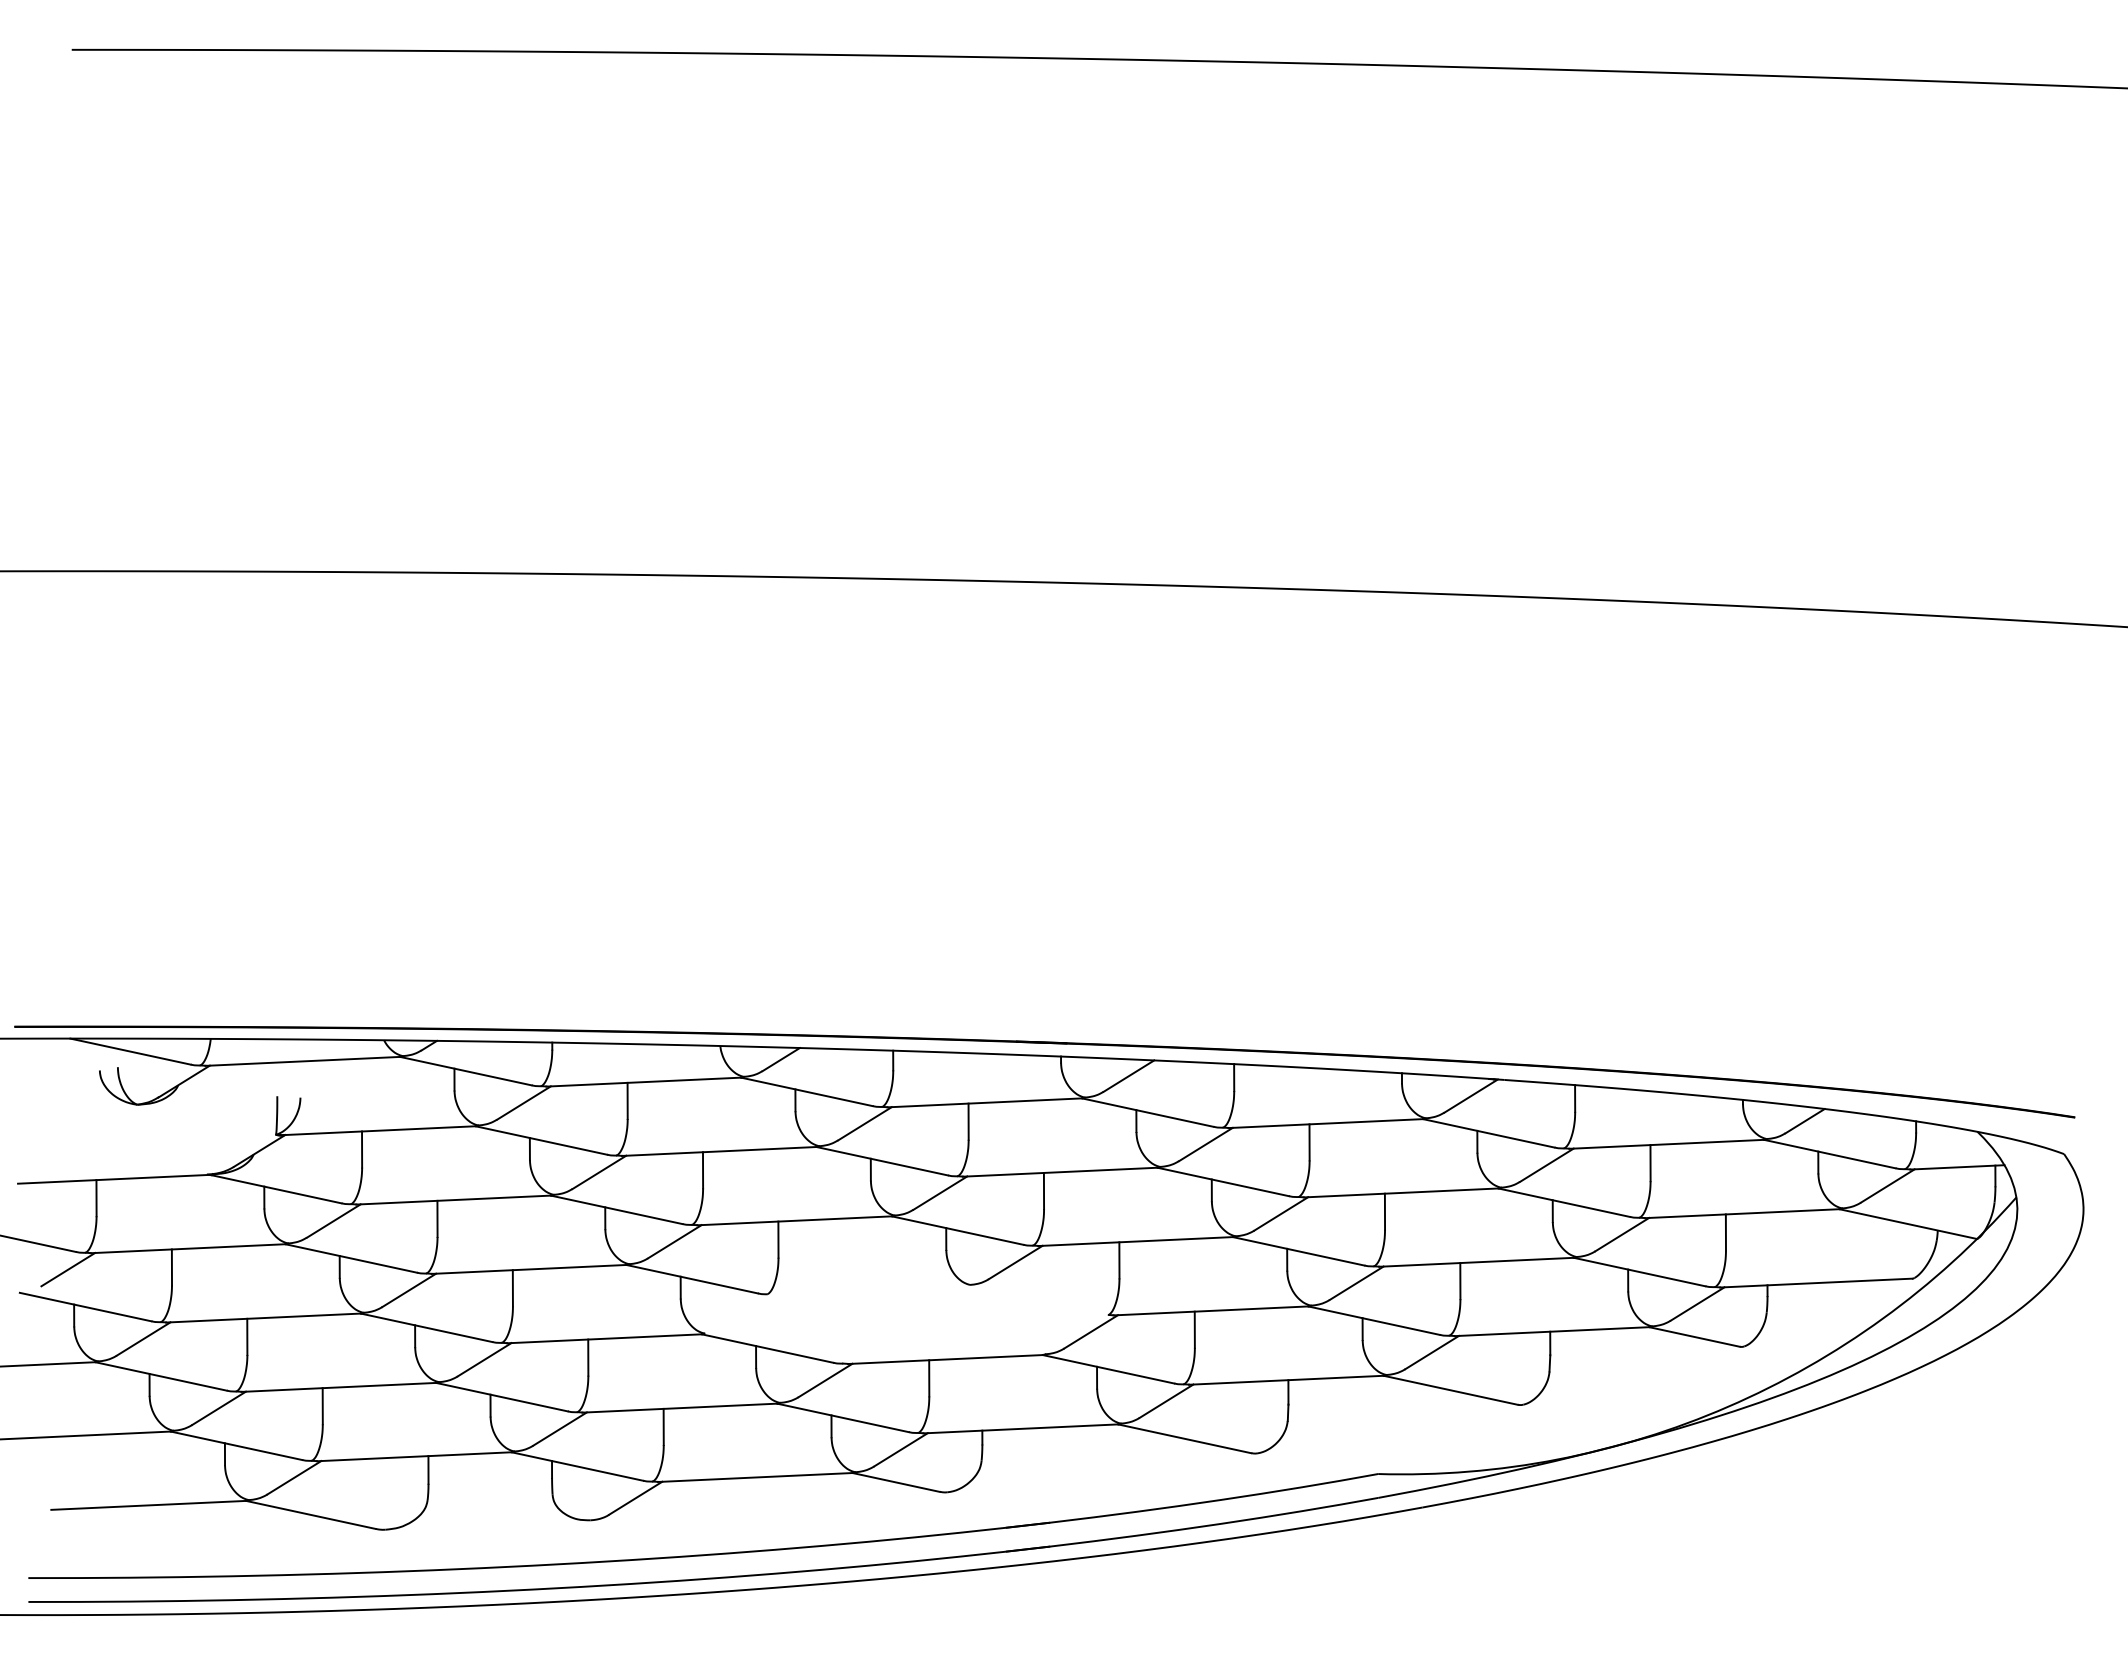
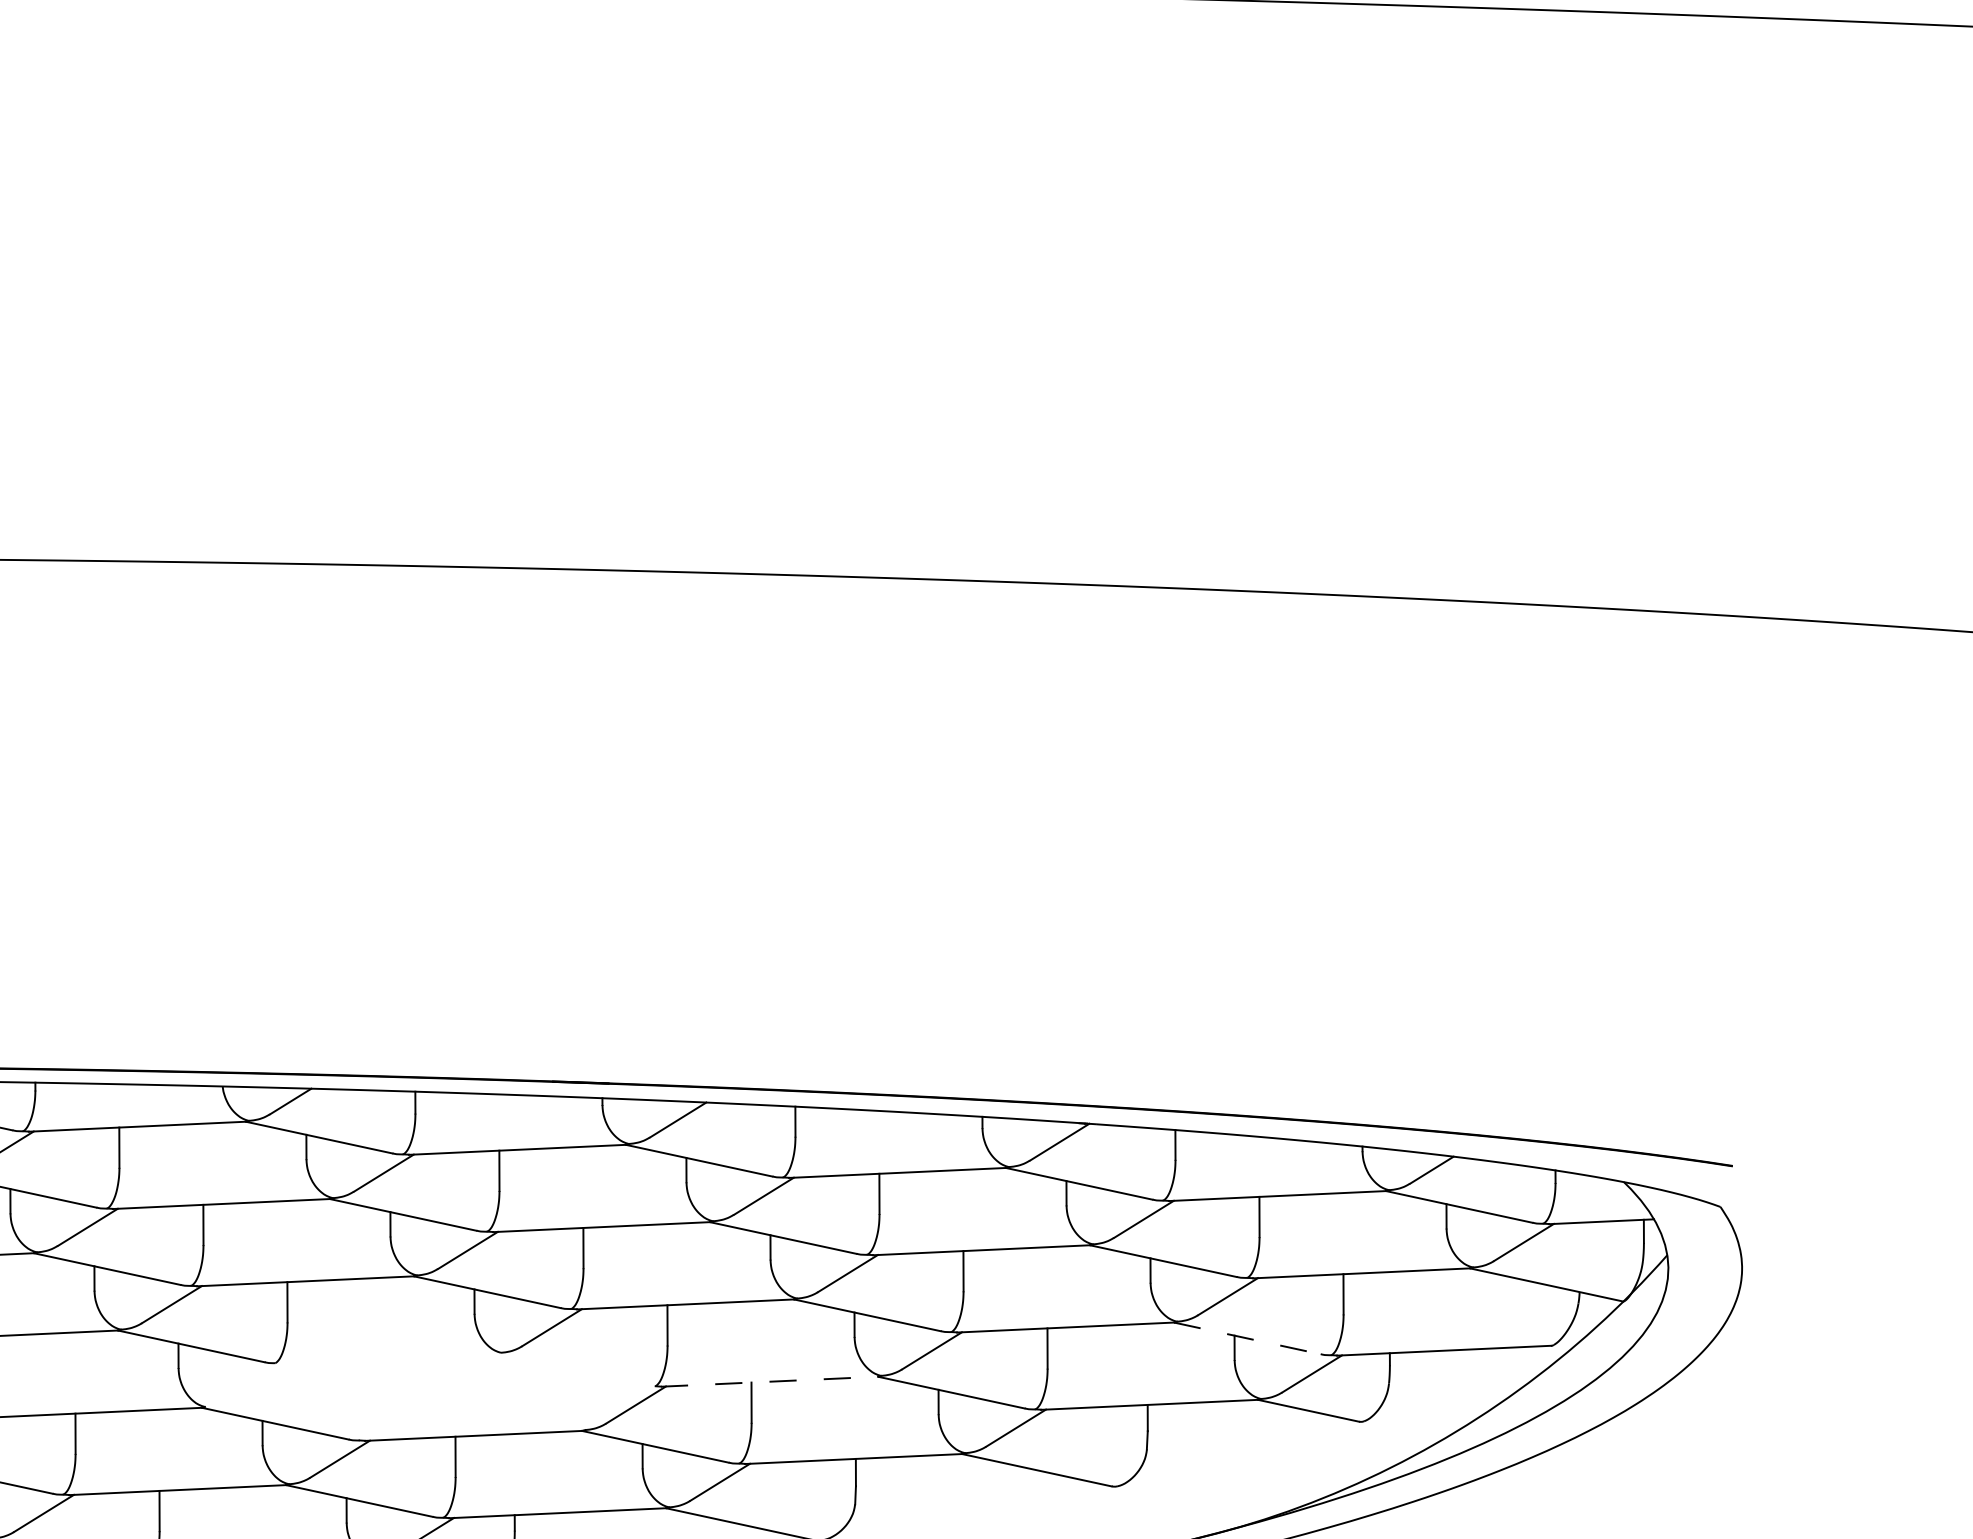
line: (1640, 1272) -> (1248, 1338), solid -> dashed
line: (1211, 1310) -> (770, 1381), solid -> dashed

